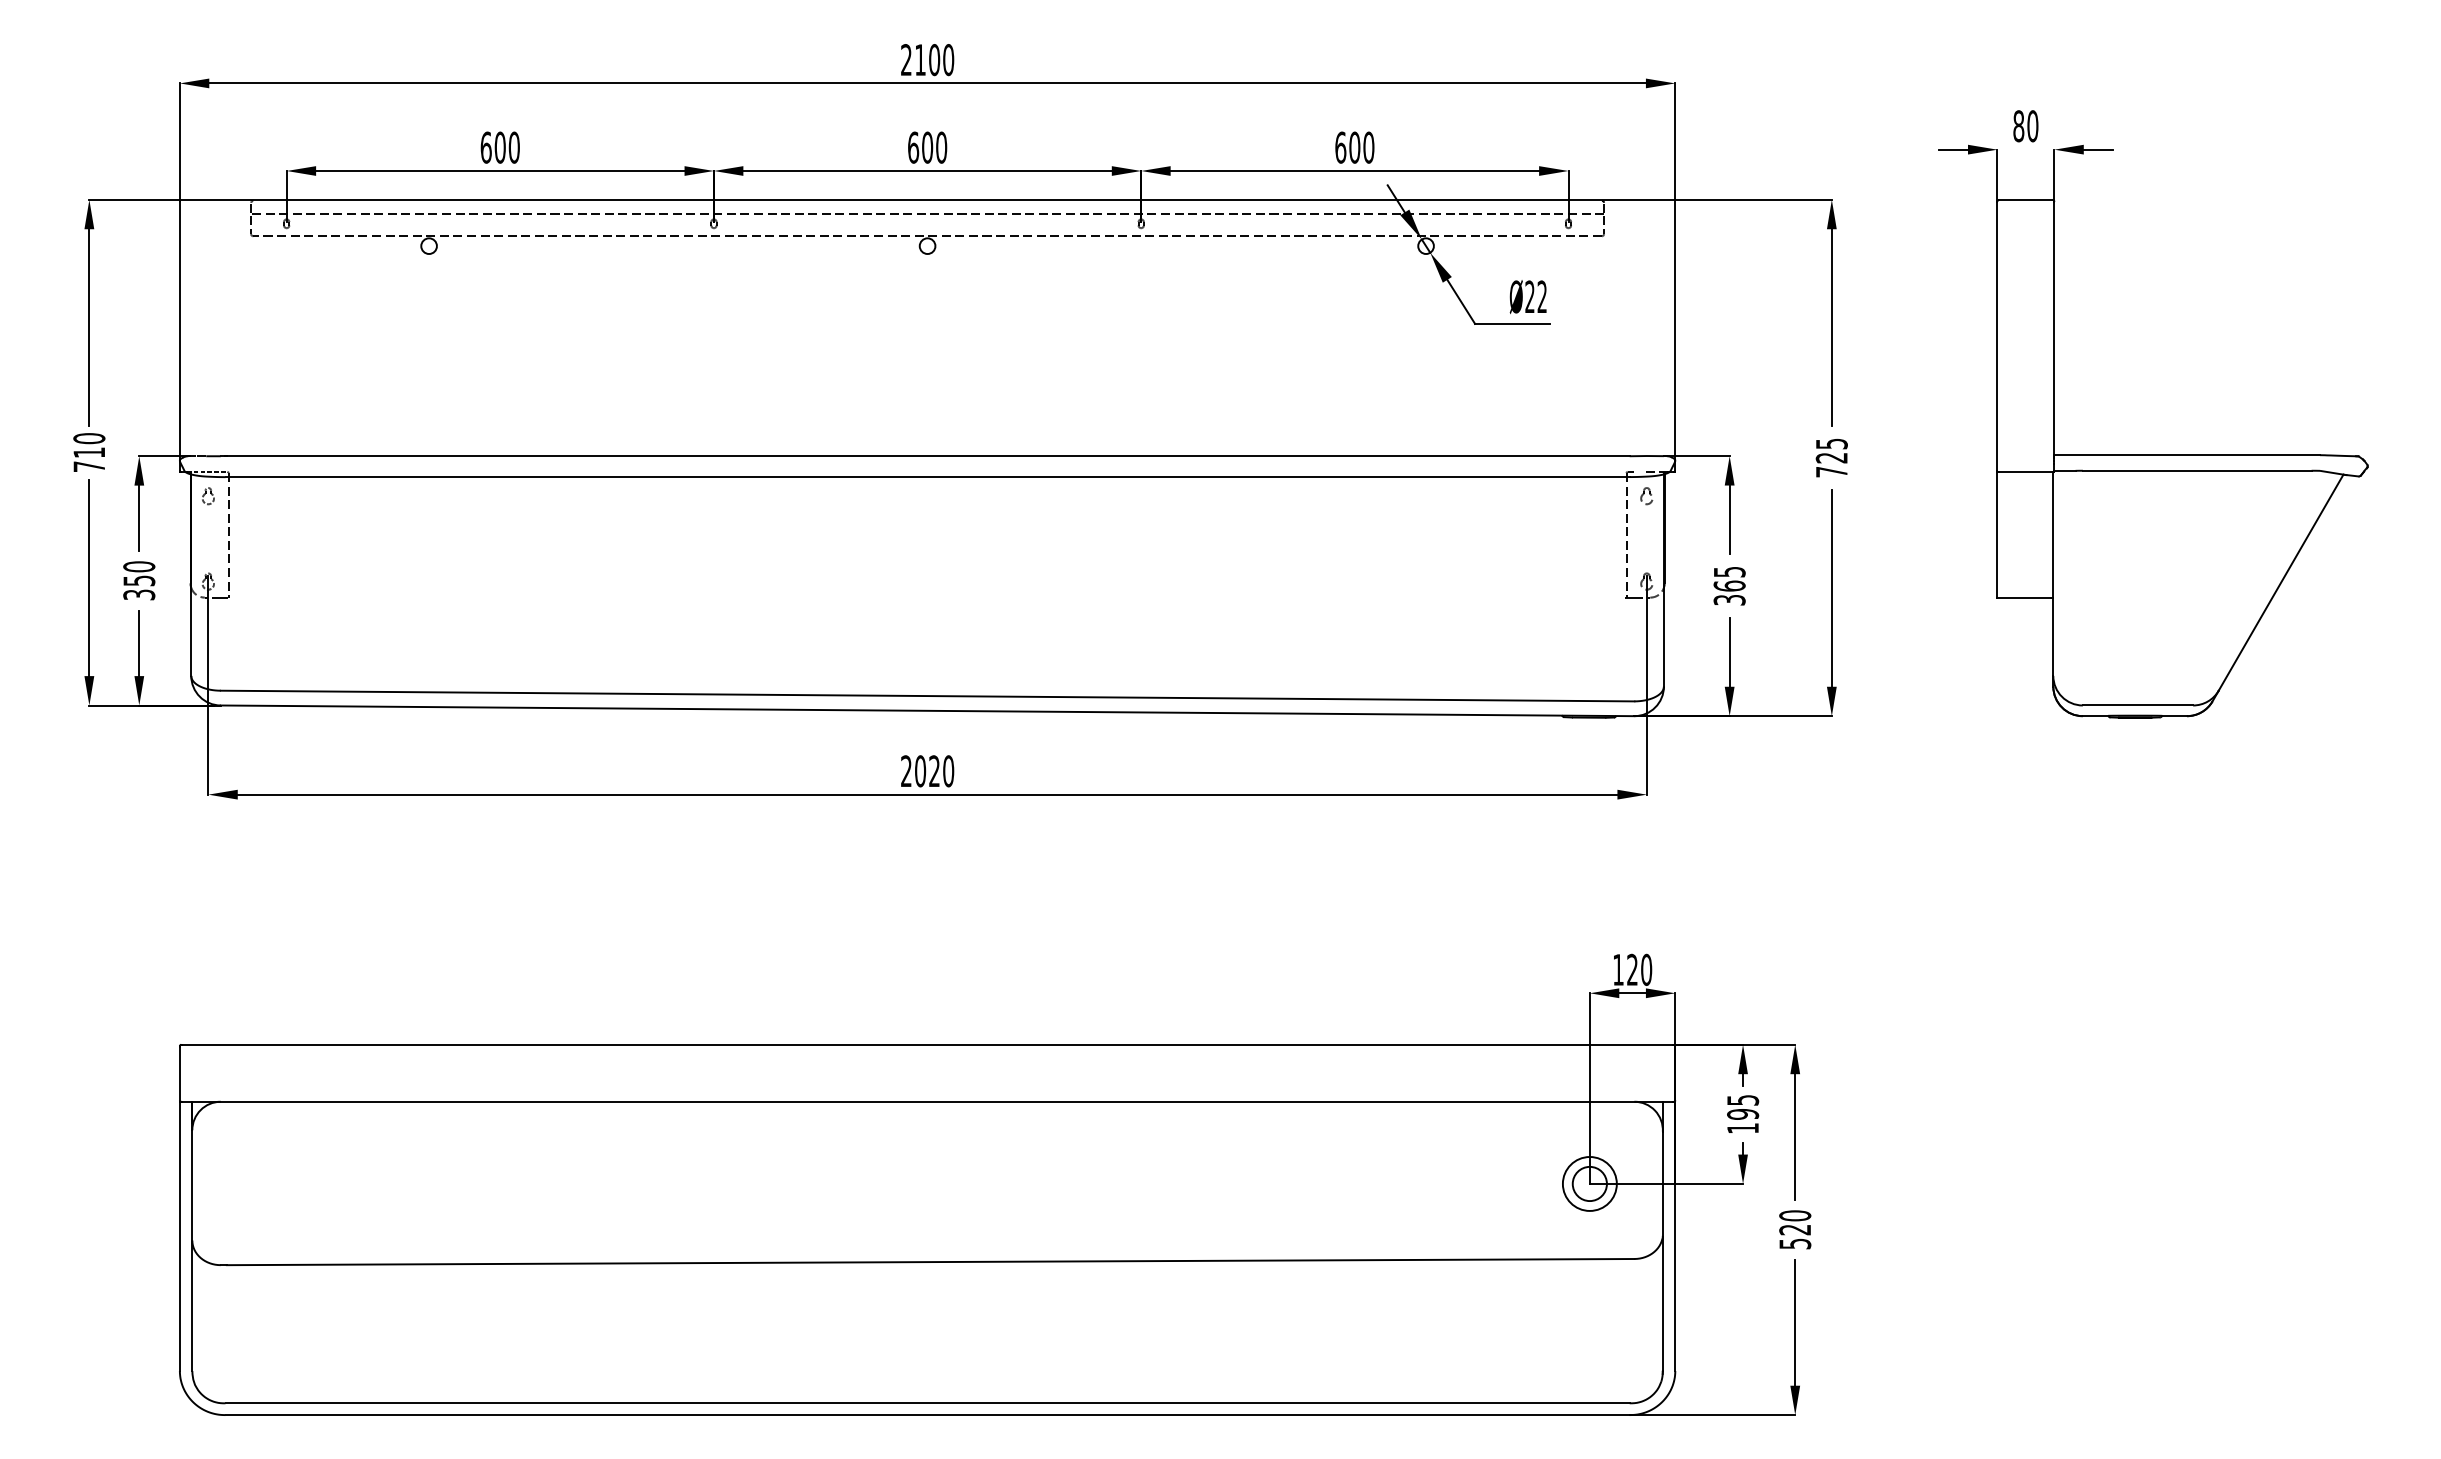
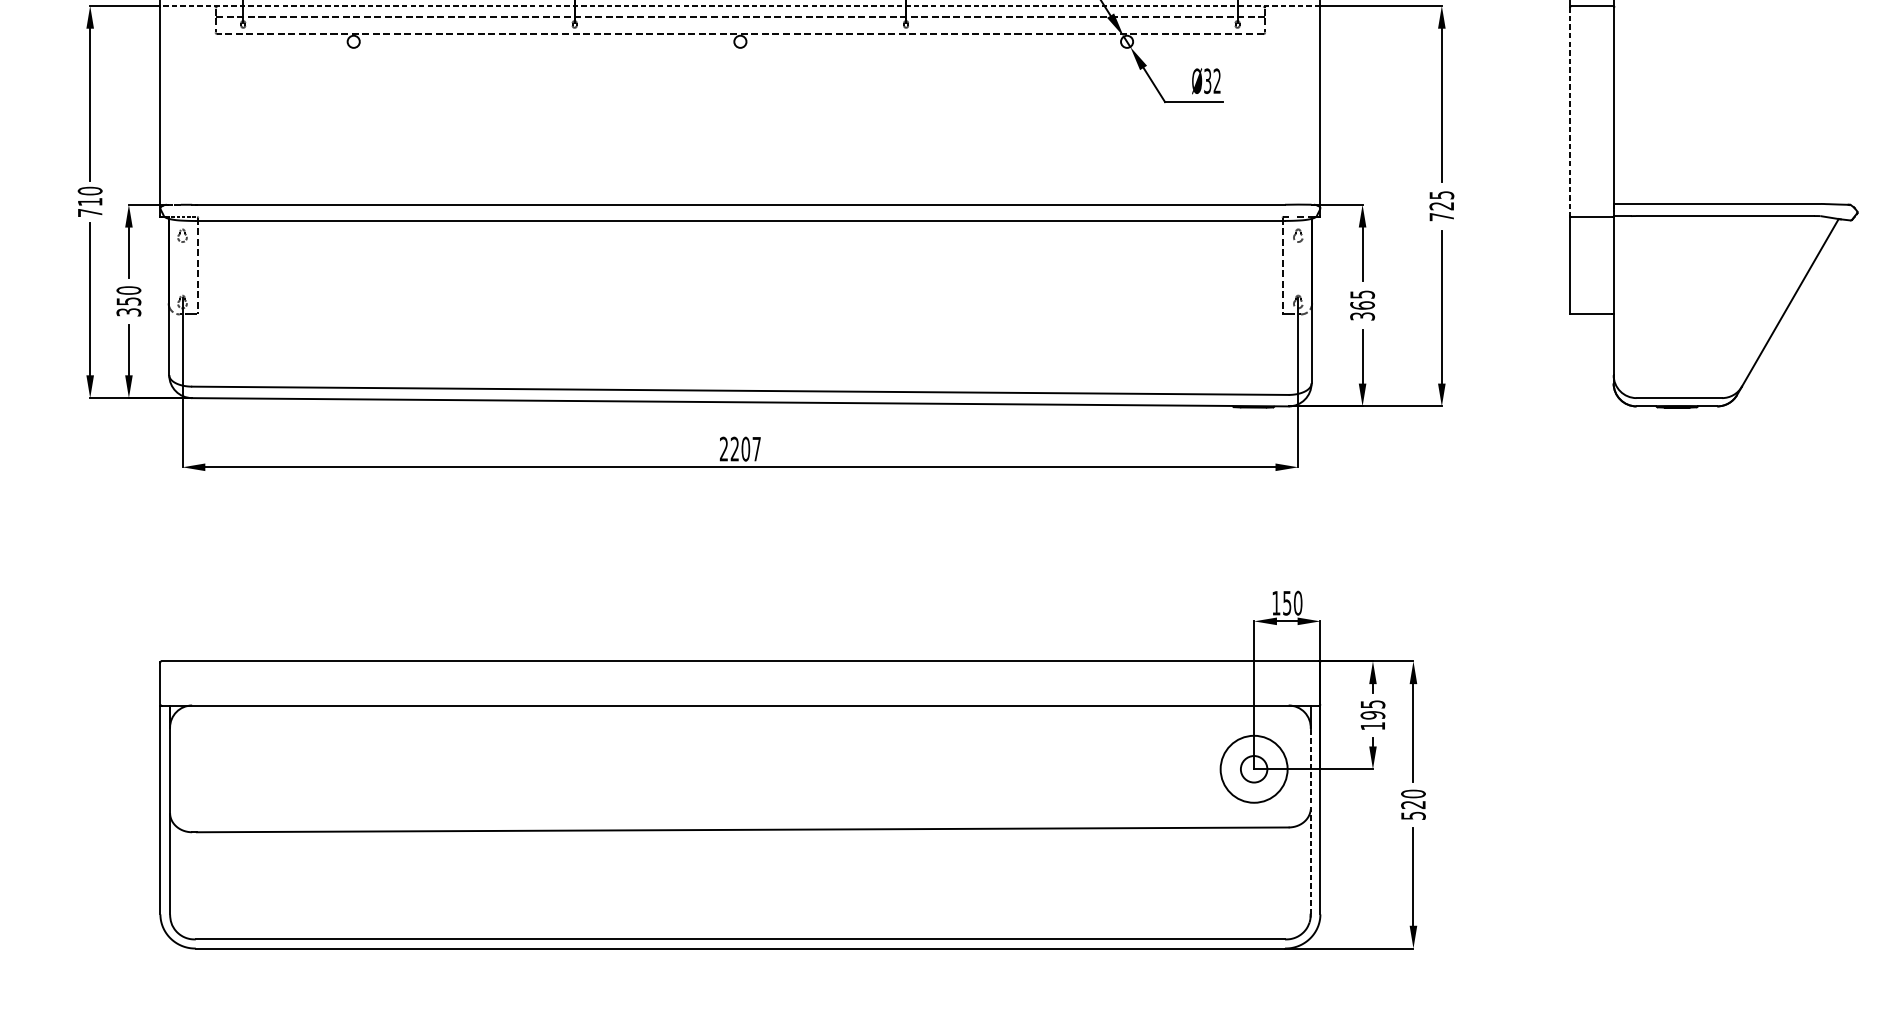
line: (927, 199) -> (740, 5), solid -> dashed
text: (1529, 297) -> (1207, 81), Ø22 -> Ø32
line: (1997, 336) -> (1570, 111), solid -> dashed
text: (934, 771) -> (745, 449), 2020 -> 2207
text: (1632, 969) -> (1287, 602), 120 -> 150
circle: (1589, 1183) -> (1253, 768), size x1.6
line: (1662, 1251) -> (1310, 821), solid -> dashed

